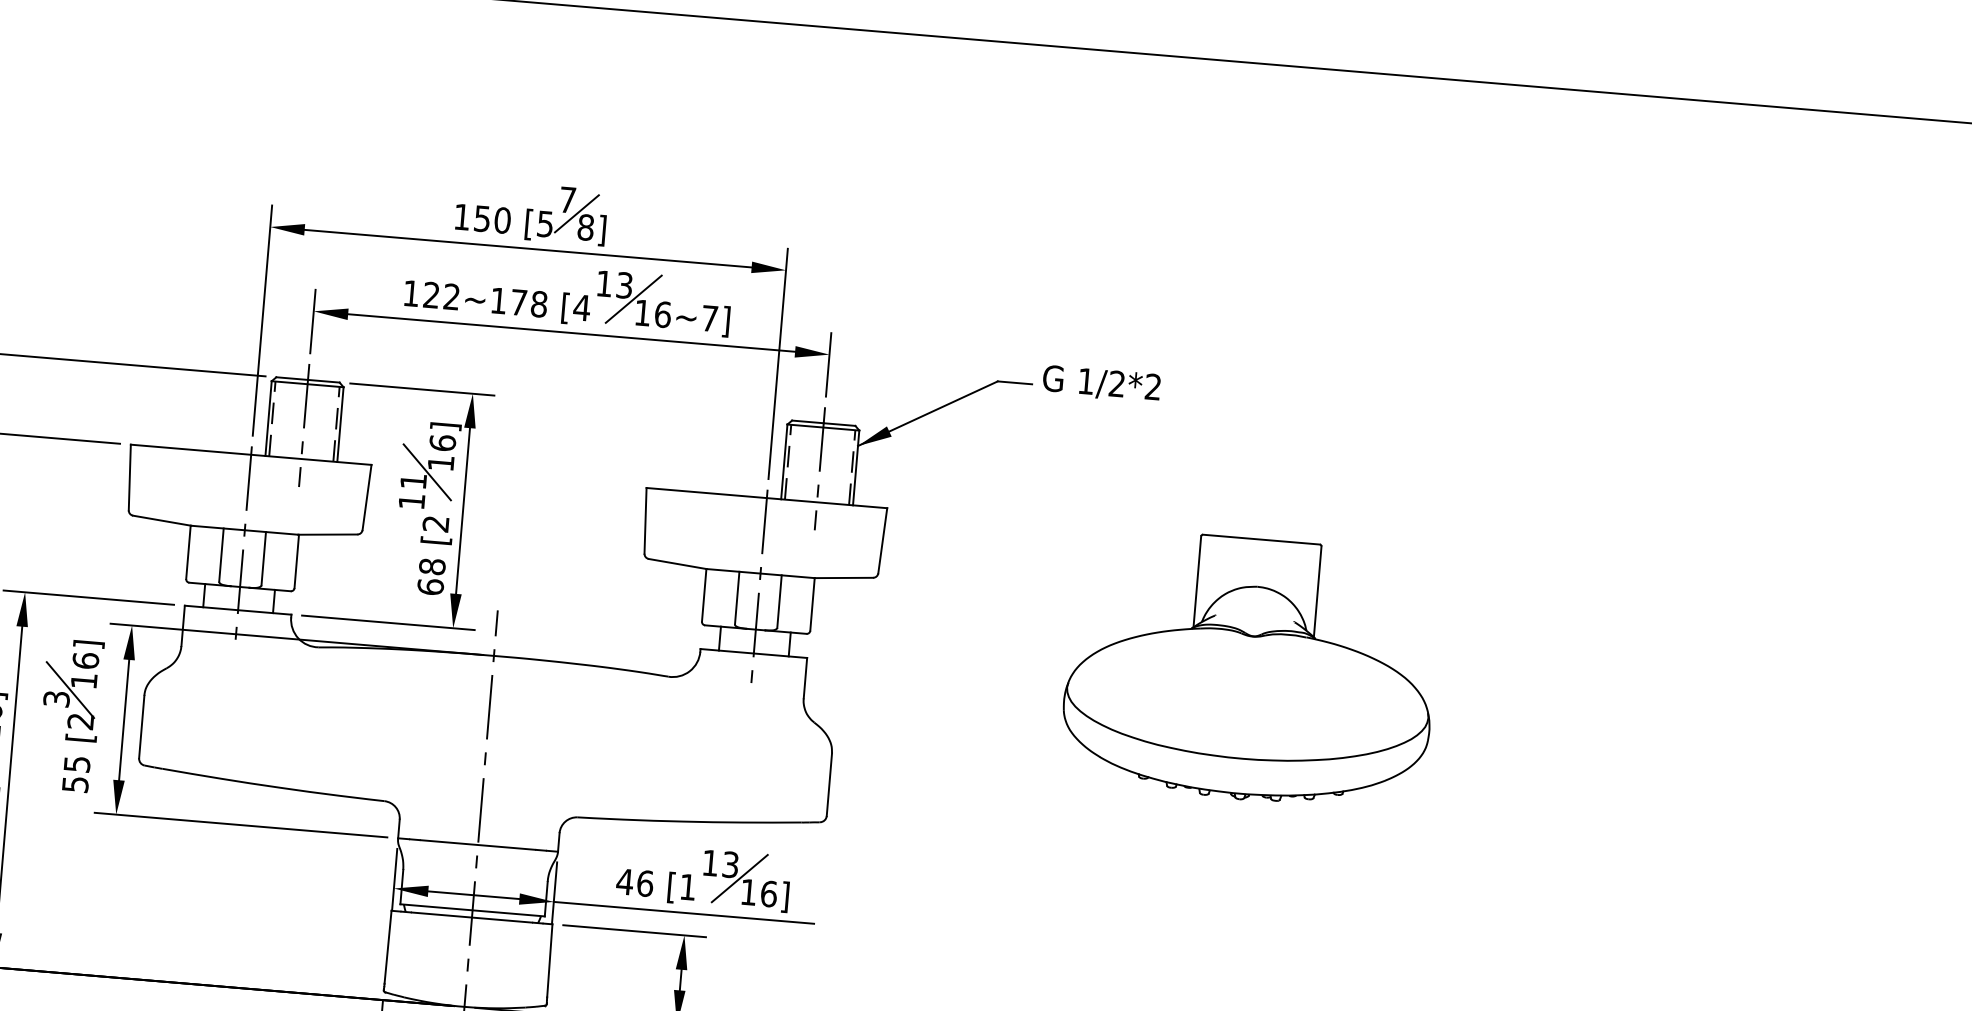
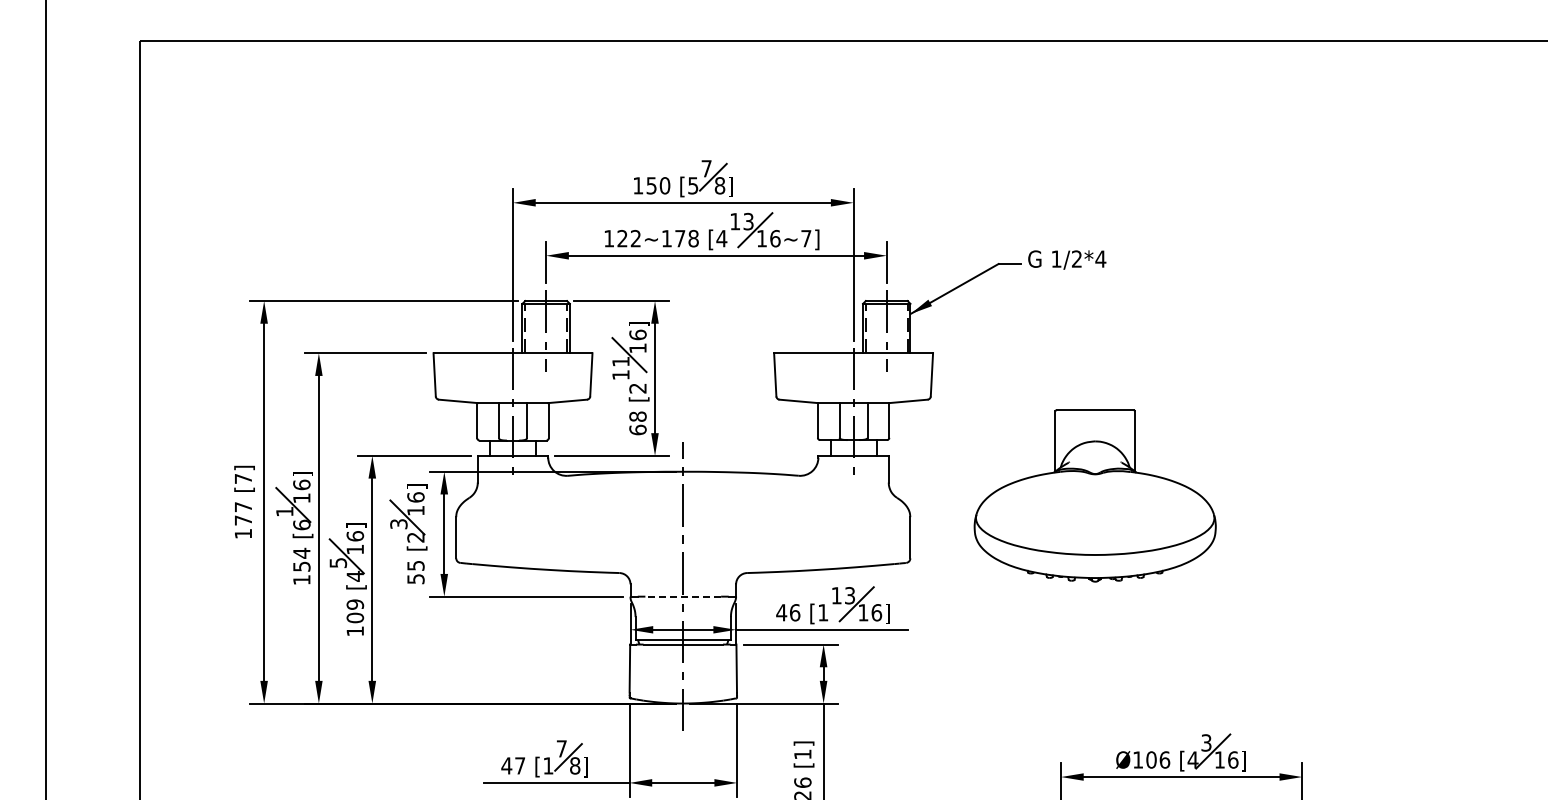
text: (1152, 386) -> (1100, 258), 1/2*2 -> 1/2*4
part: (1249, 668) -> (1094, 495), moved
line: (478, 844) -> (683, 596), solid -> dashed

